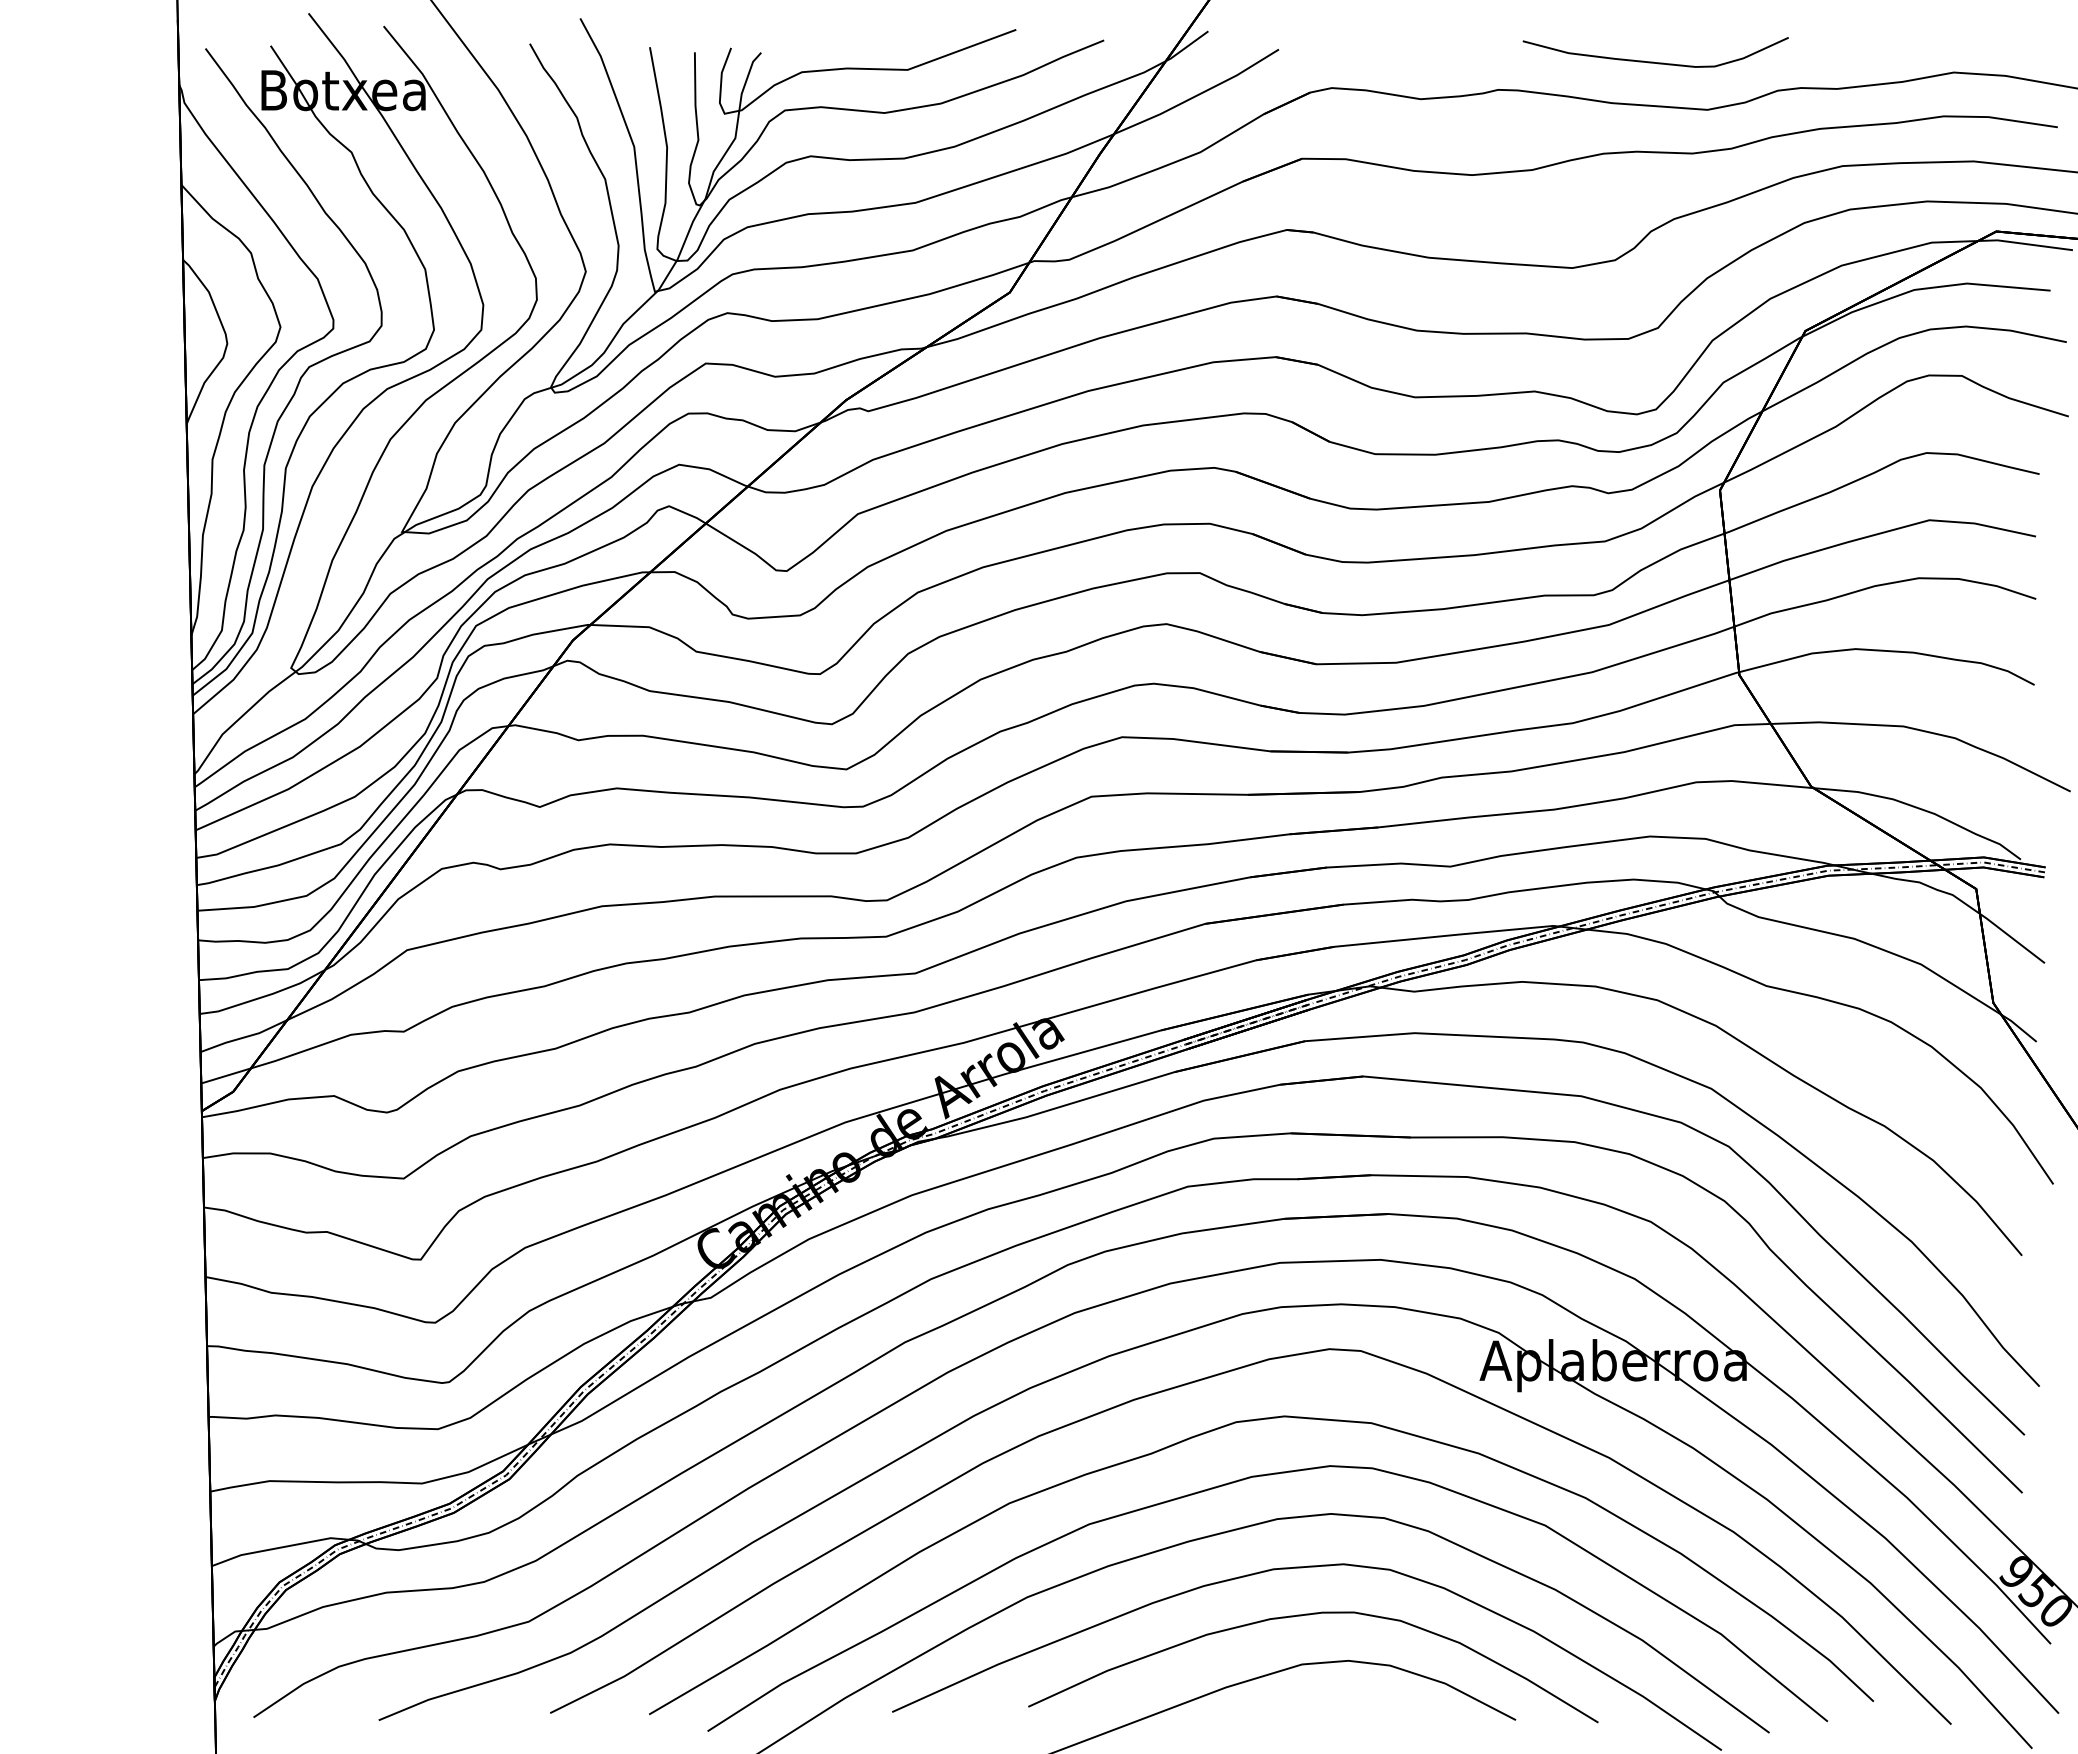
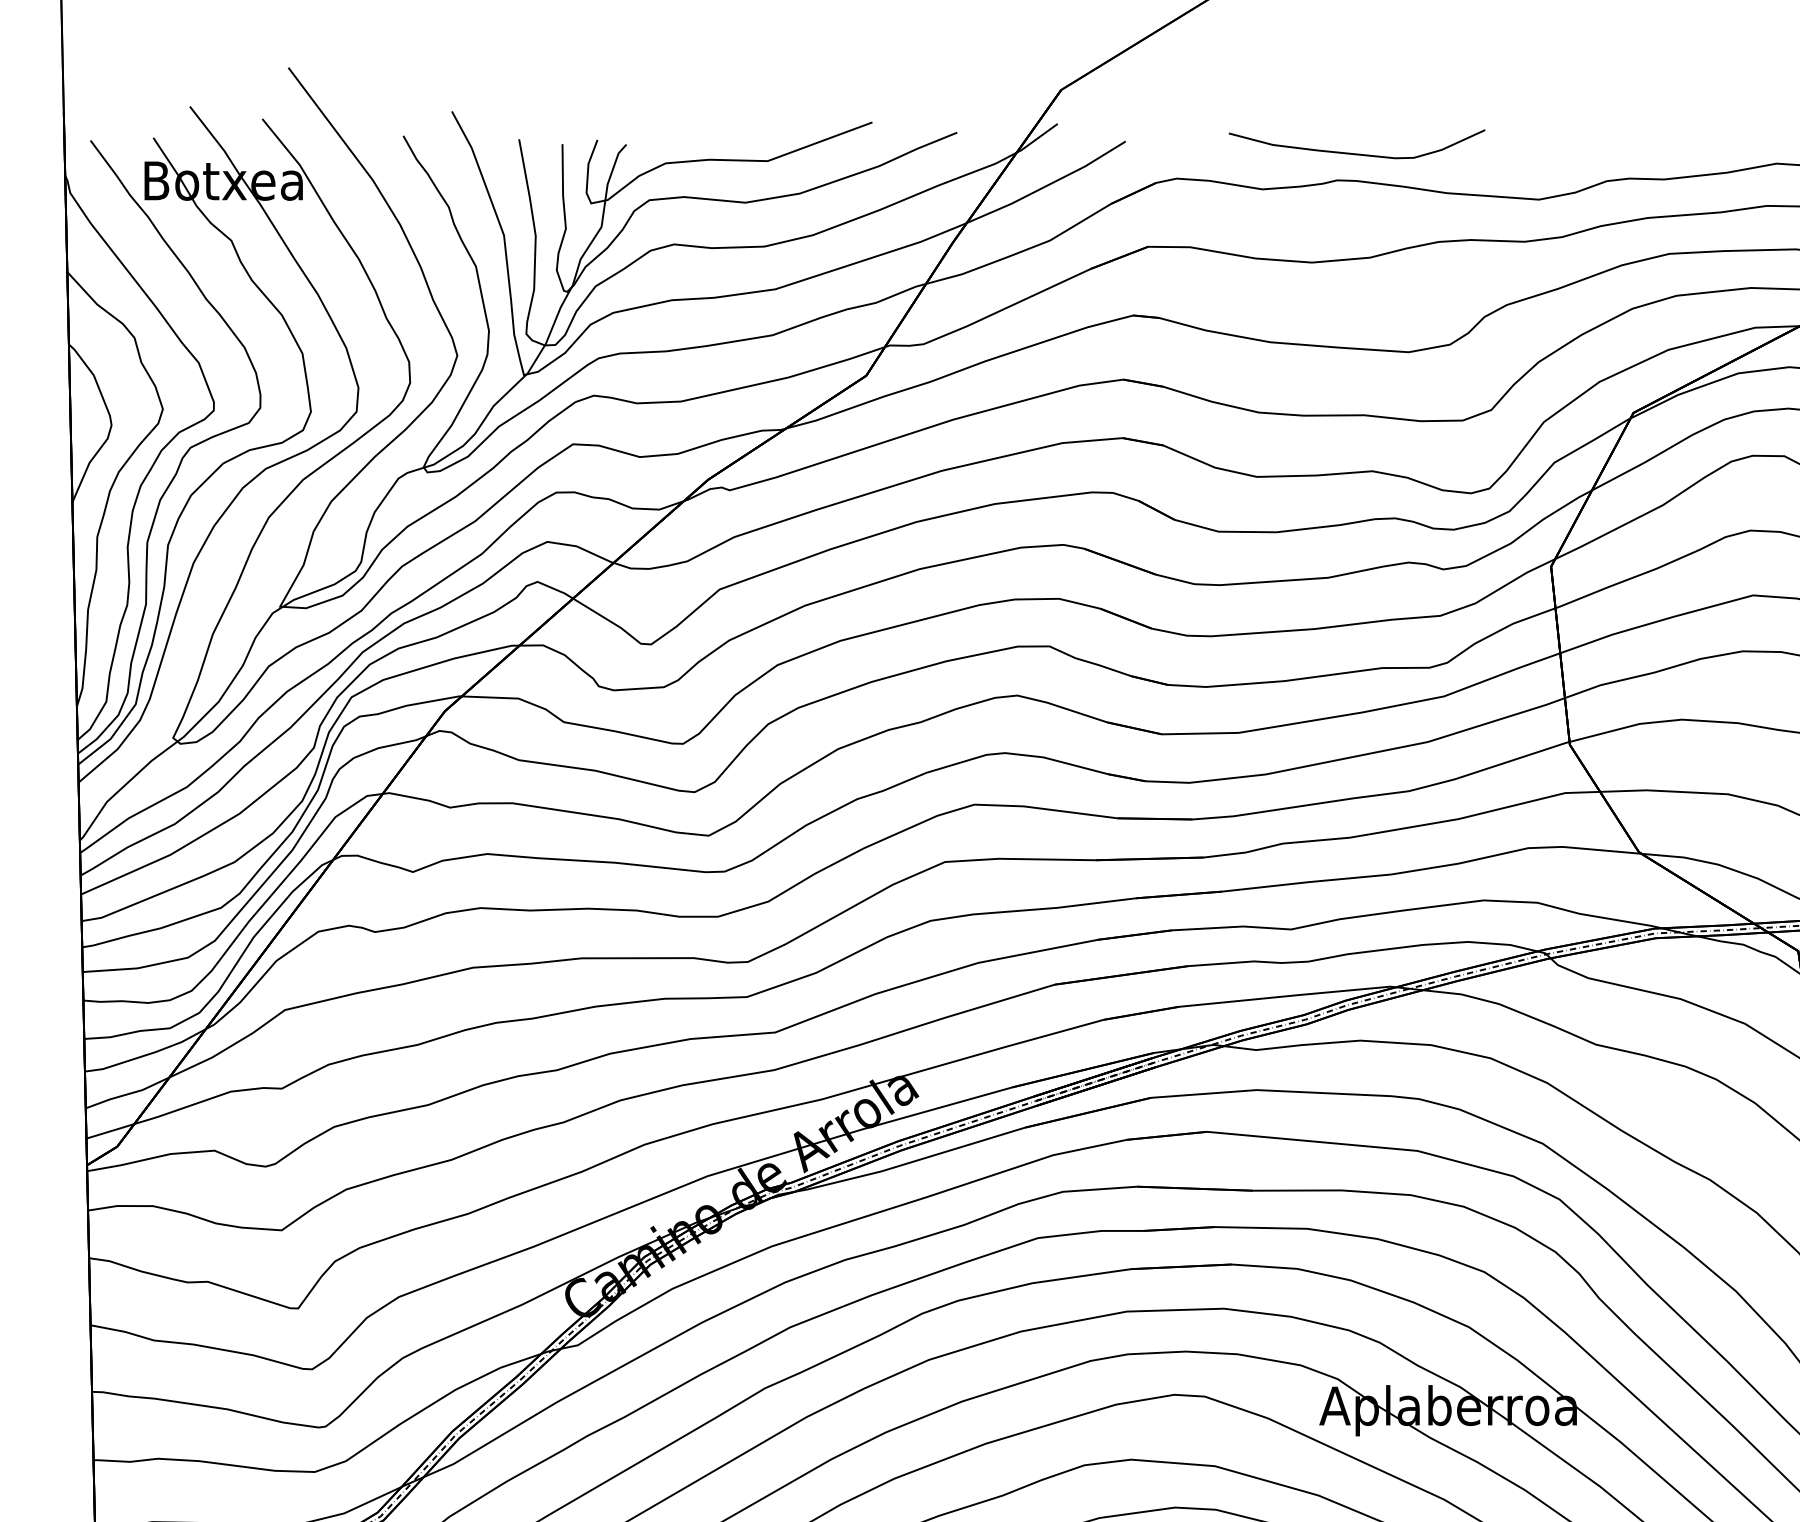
curve: (1653, 61) -> (1354, 153), moved

